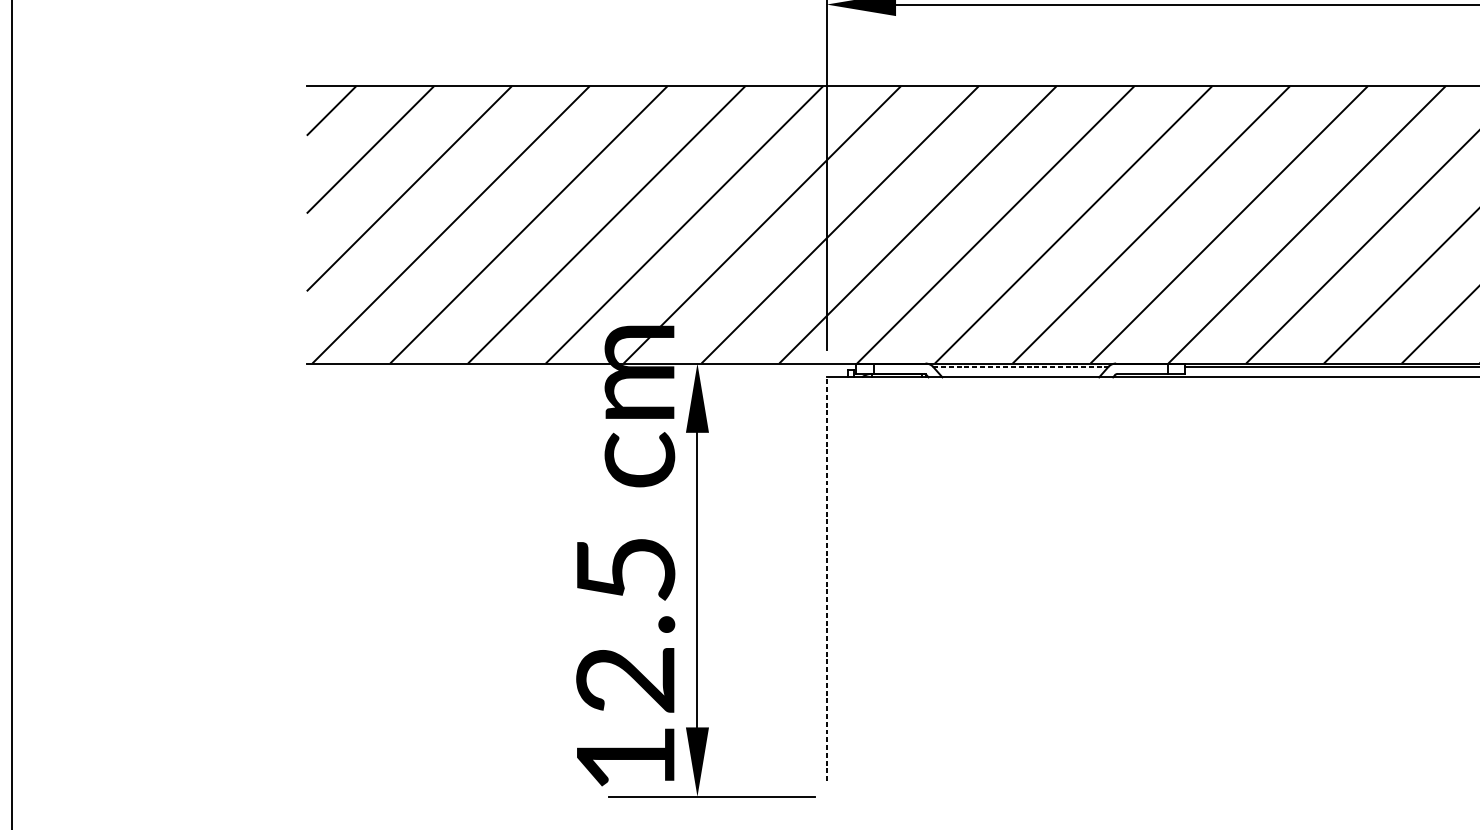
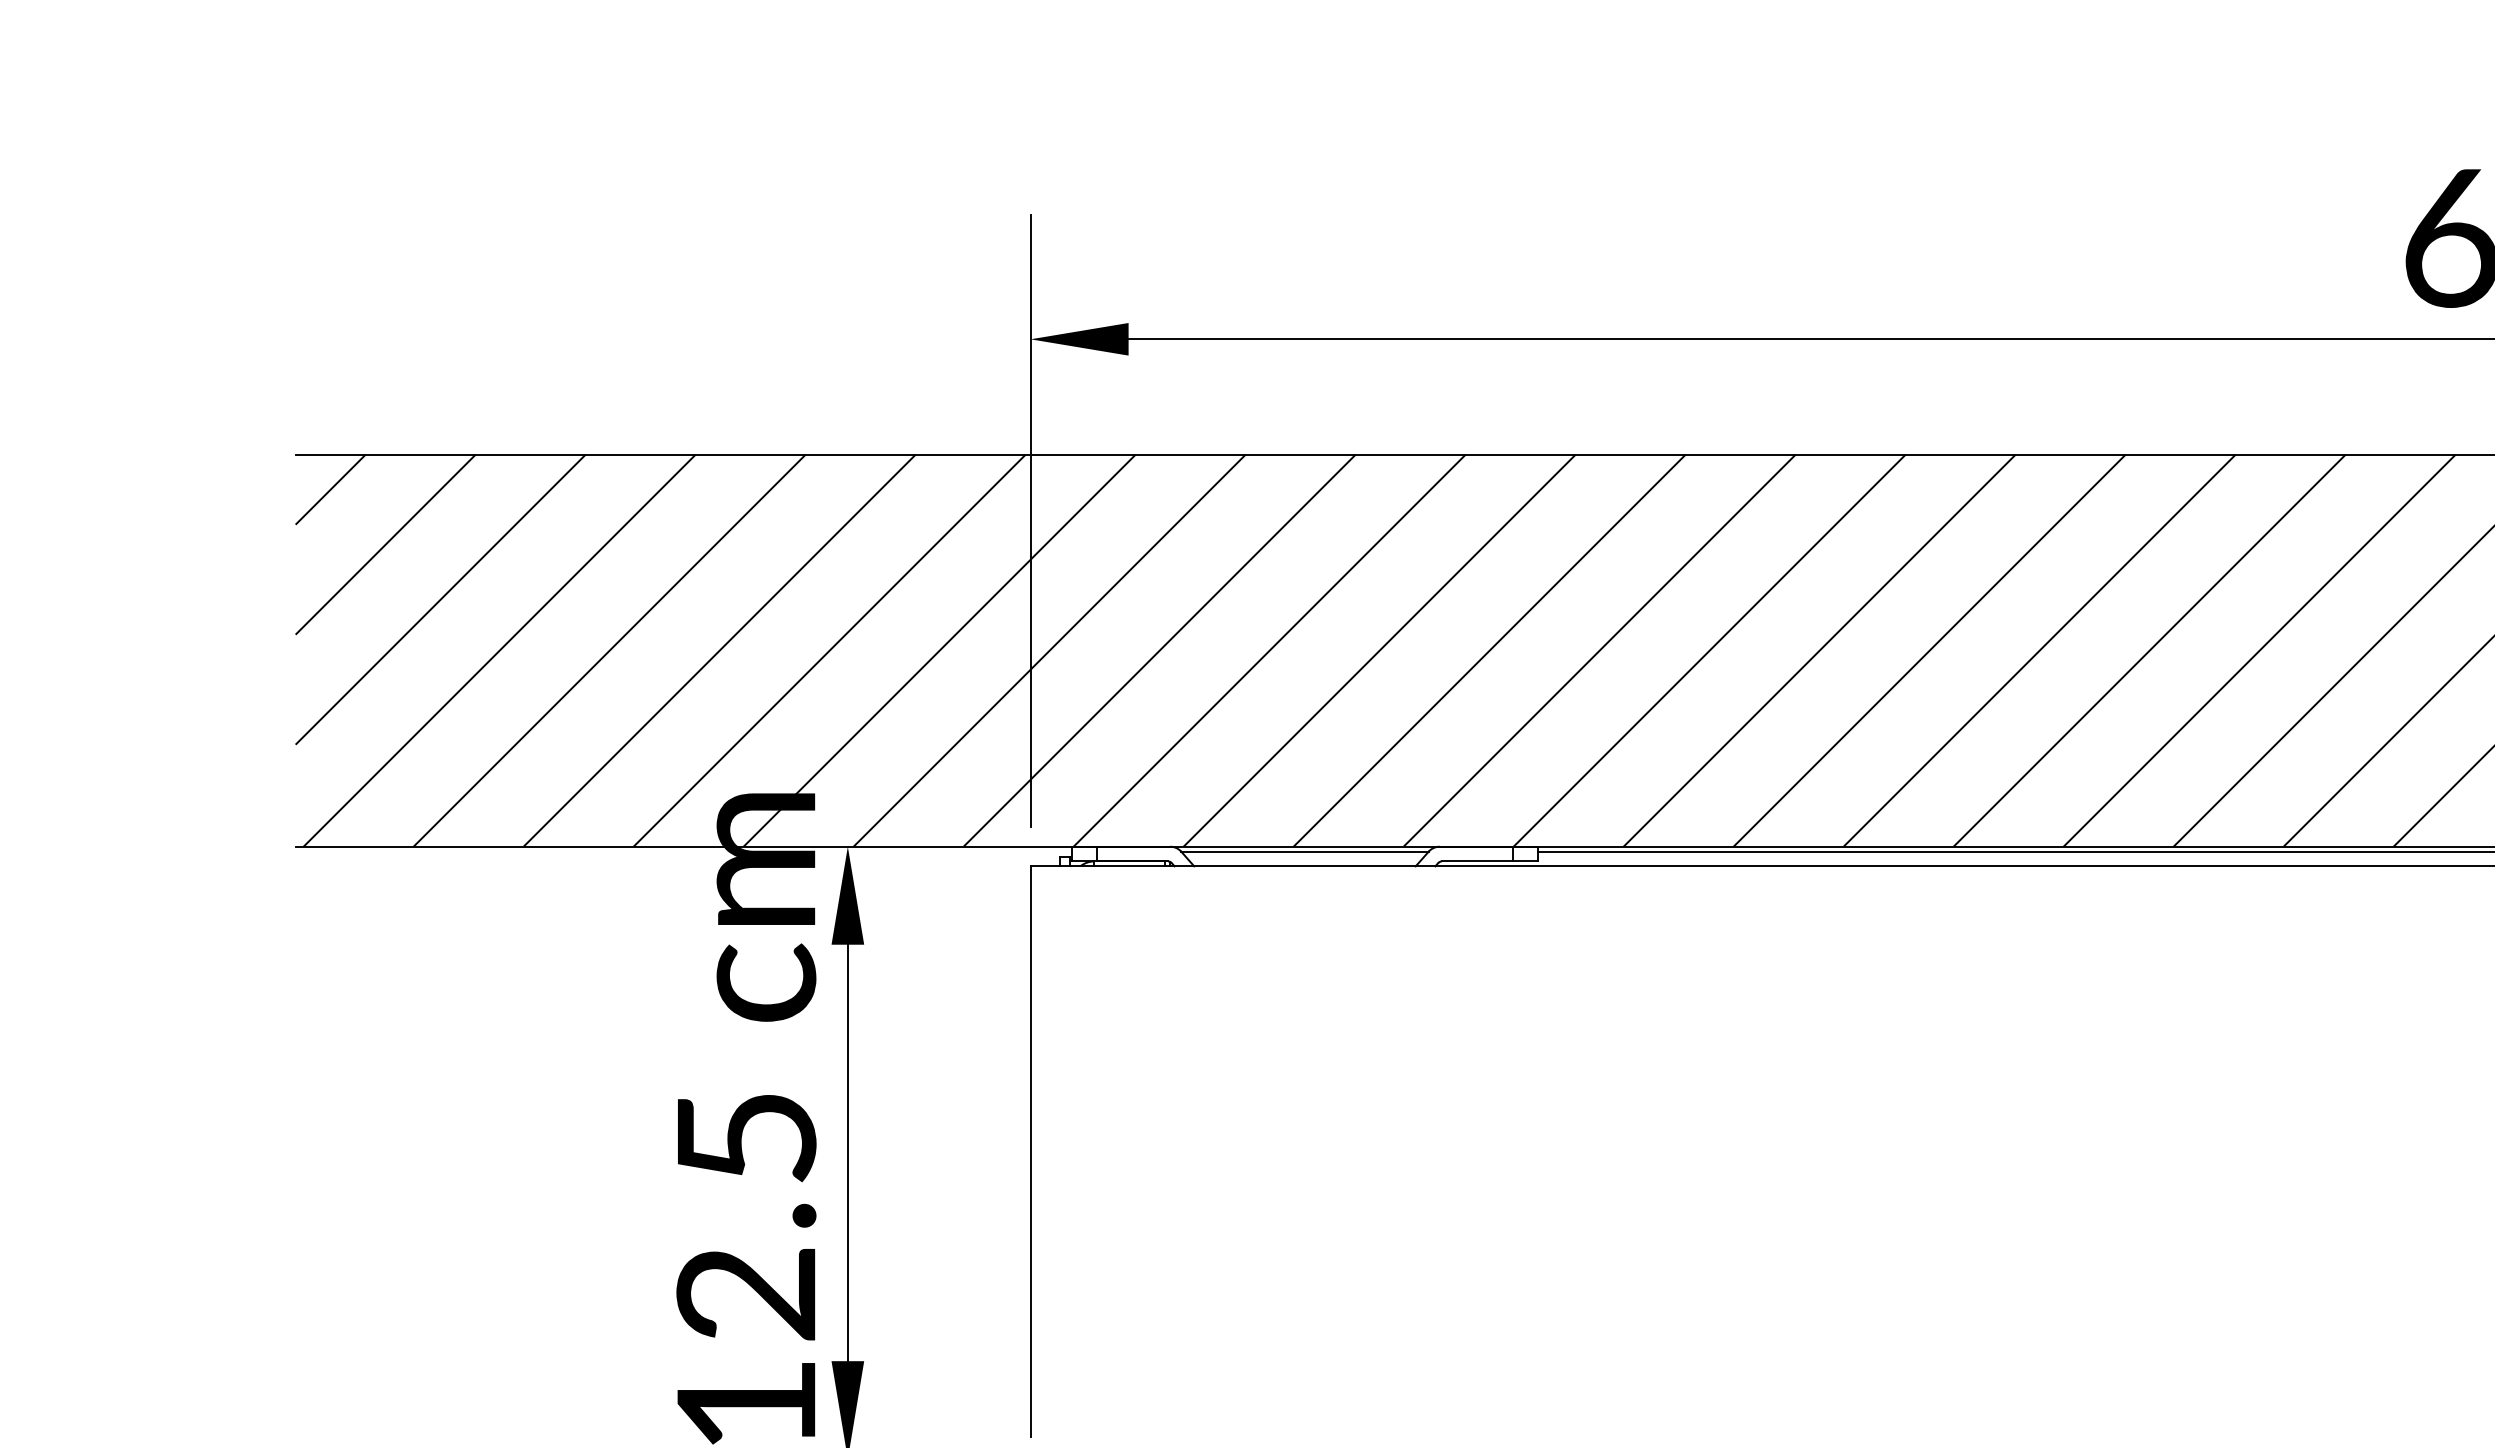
line: (1021, 366) -> (1305, 851), dashed -> solid
line: (826, 579) -> (1030, 1151), dashed -> solid

